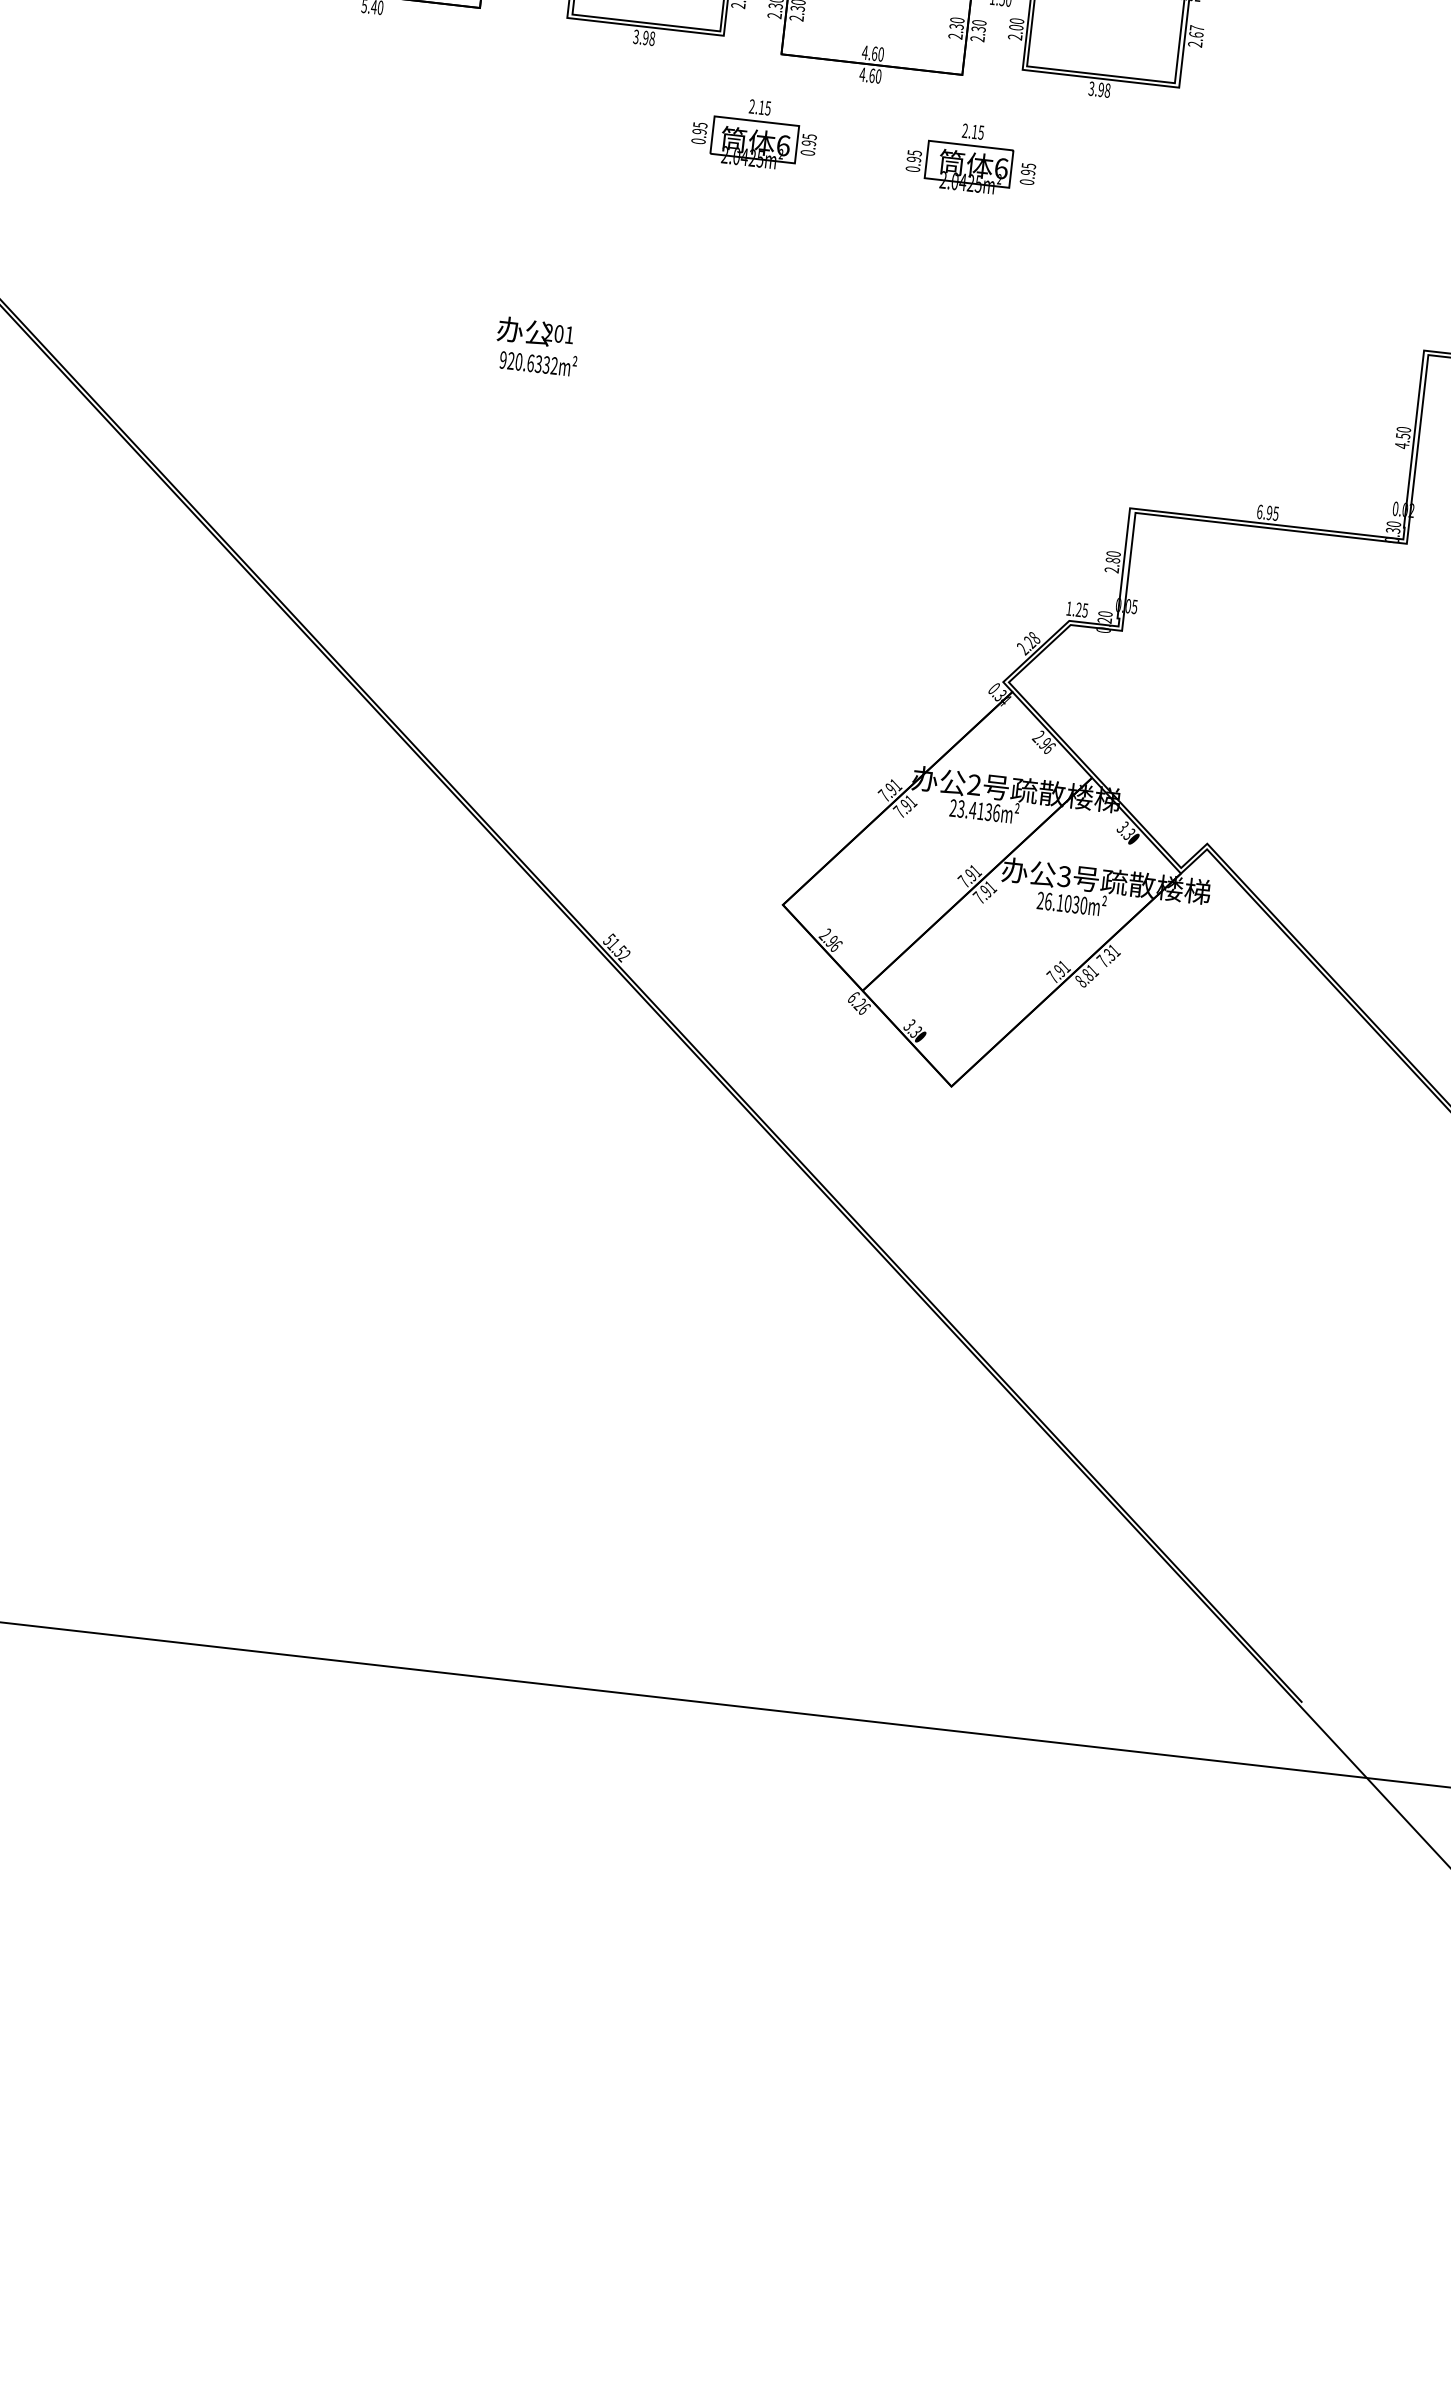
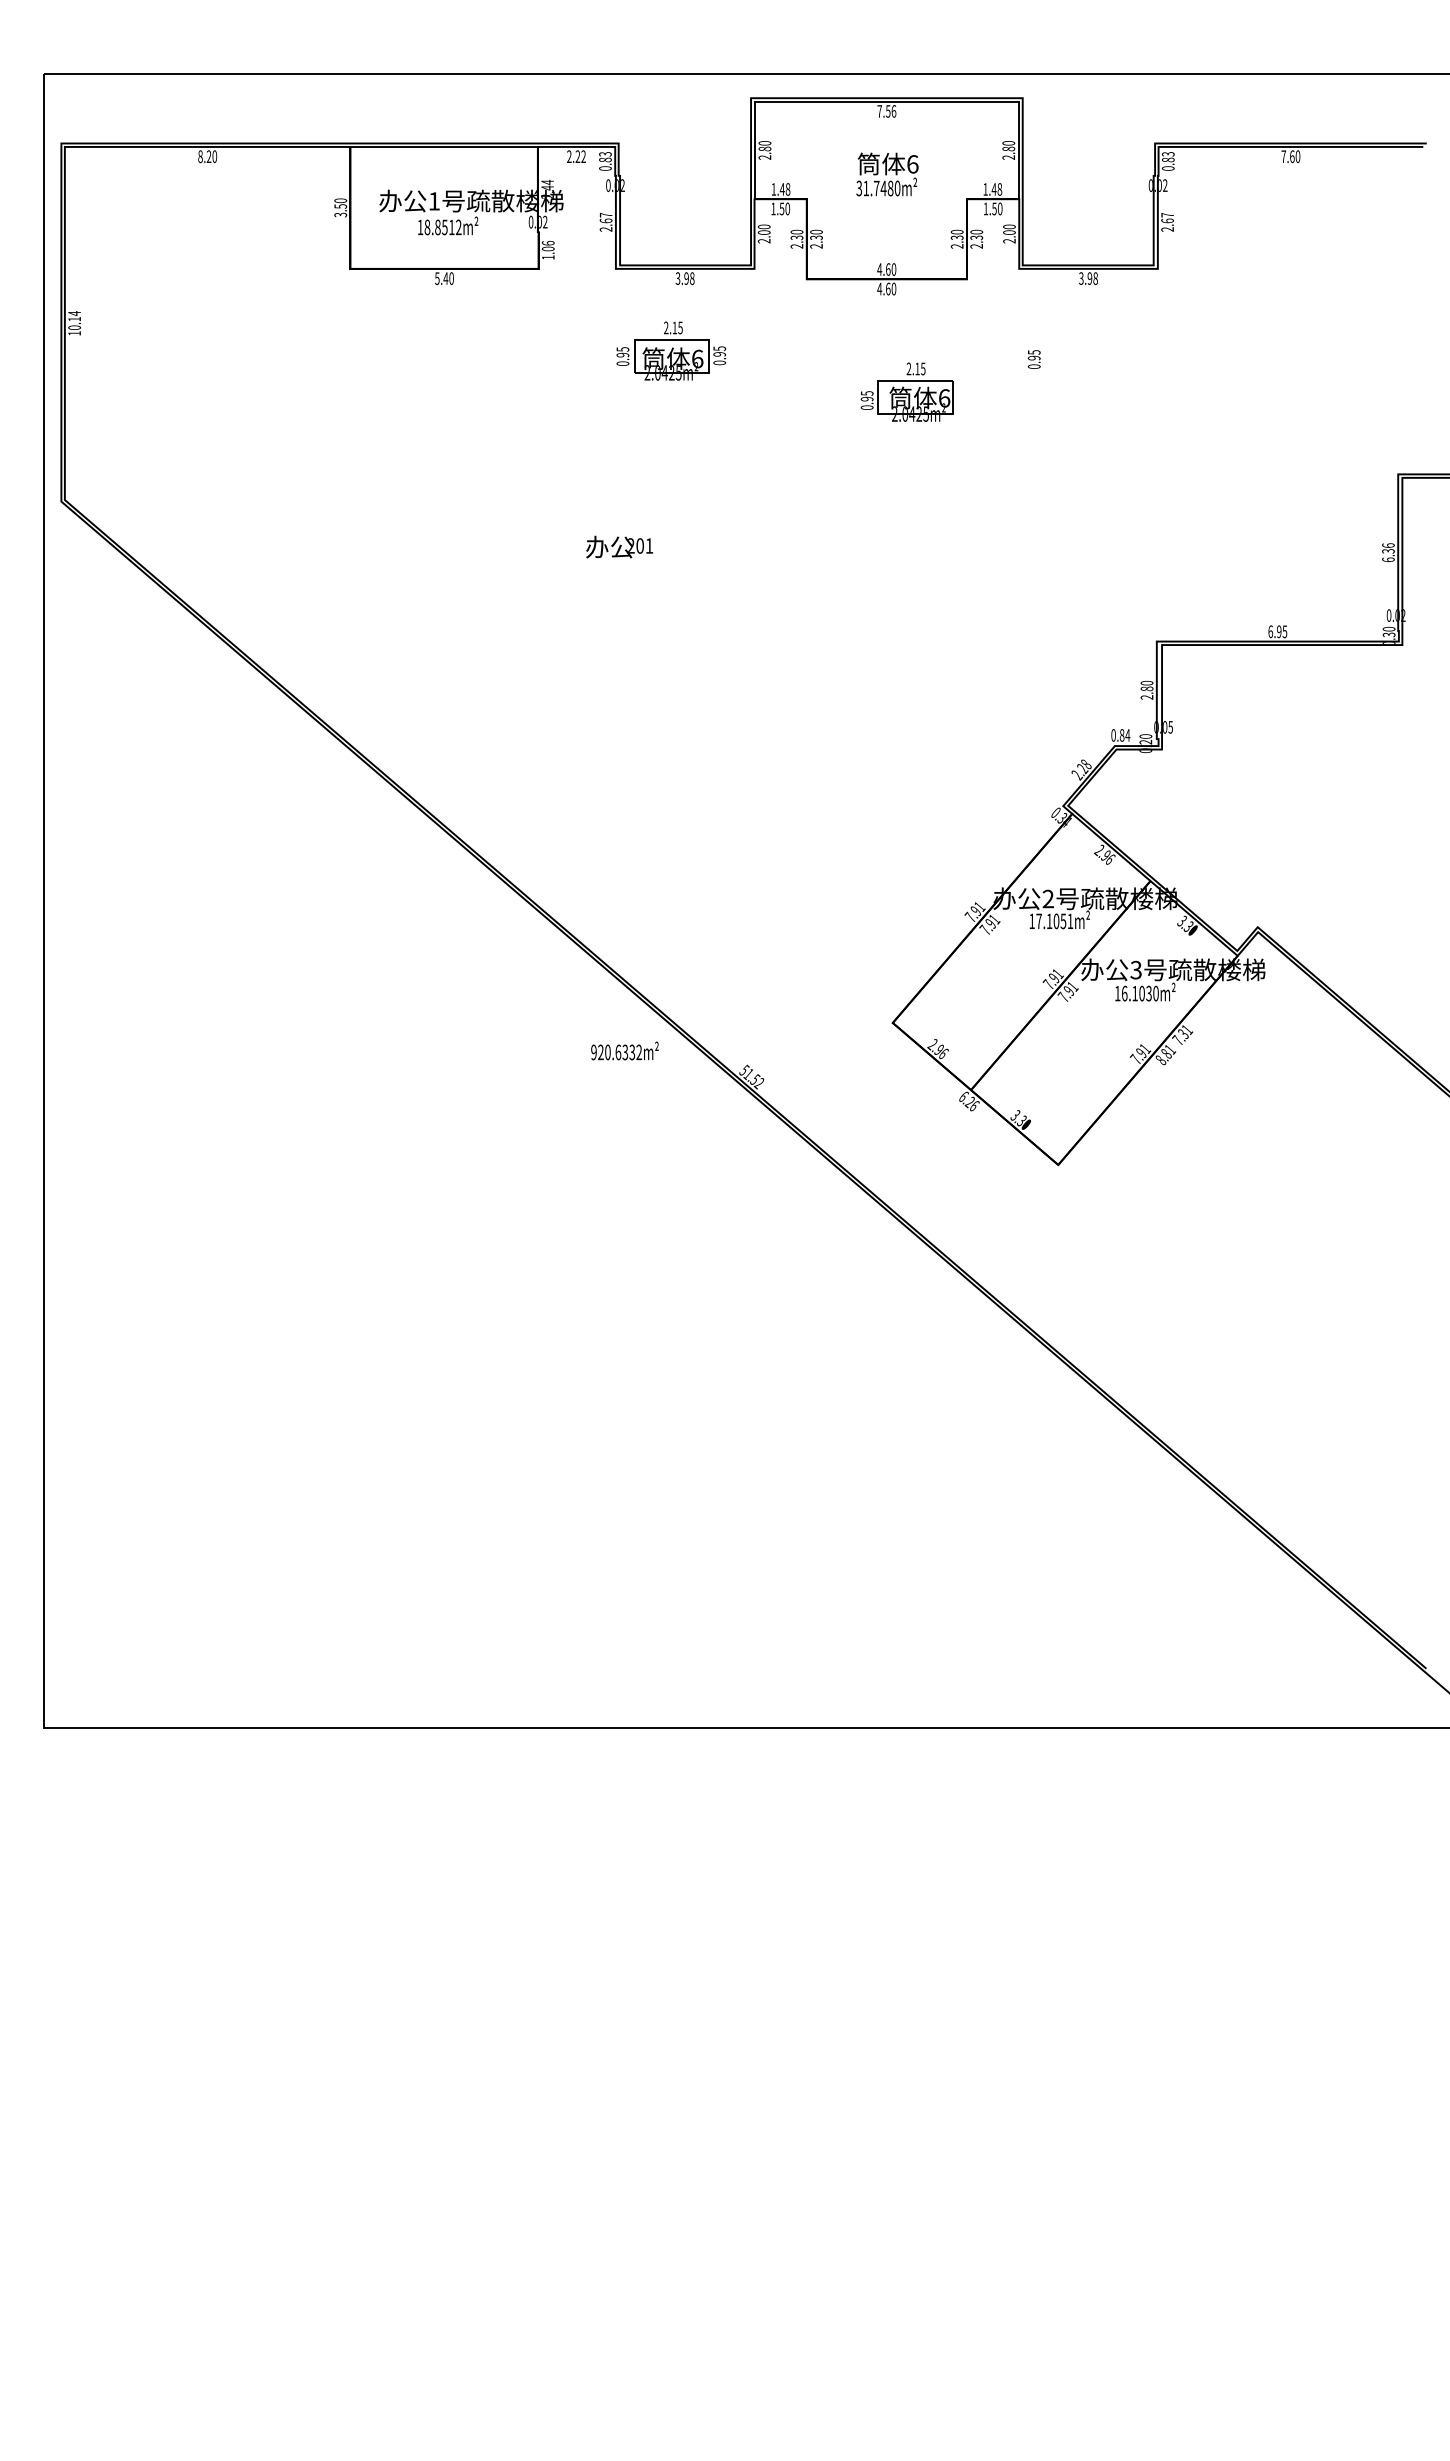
part: (755, 132) -> (671, 350), moved
part: (959, 155) -> (906, 391), moved
text: (537, 361) -> (624, 1050), moved
text: (1403, 437) -> (1388, 552), 4.50 -> 6.36
text: (1076, 609) -> (1120, 735), 1.25 -> 0.84
text: (975, 810) -> (1051, 921), 23.4136m² -> 17.1051m²
text: (1040, 900) -> (1117, 993), 26.1030m² -> 16.1030m²

